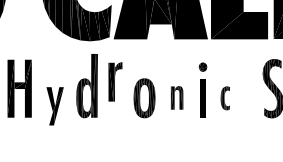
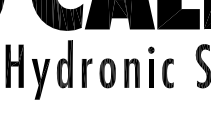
part: (114, 81) -> (86, 72), moved
part: (176, 97) -> (131, 72), size x1.67
part: (224, 98) -> (167, 73), size x1.67
part: (55, 106) -> (41, 79), size x1.43

